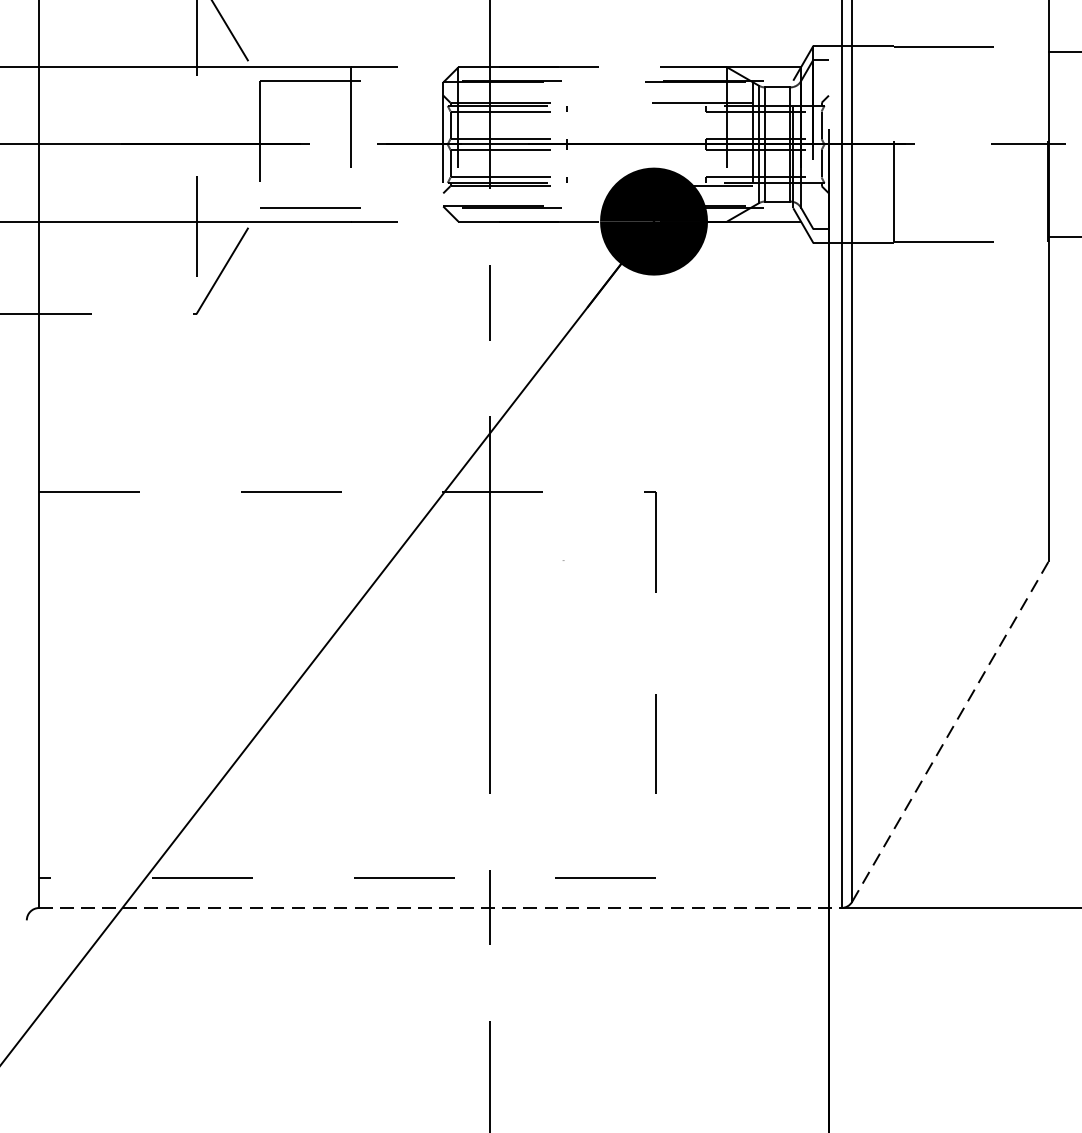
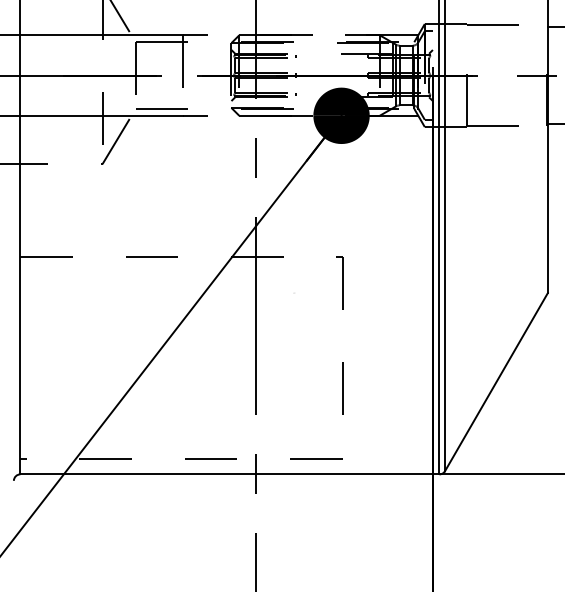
line: (950, 732) -> (496, 382), dashed -> solid
line: (439, 908) -> (229, 474), dashed -> solid

